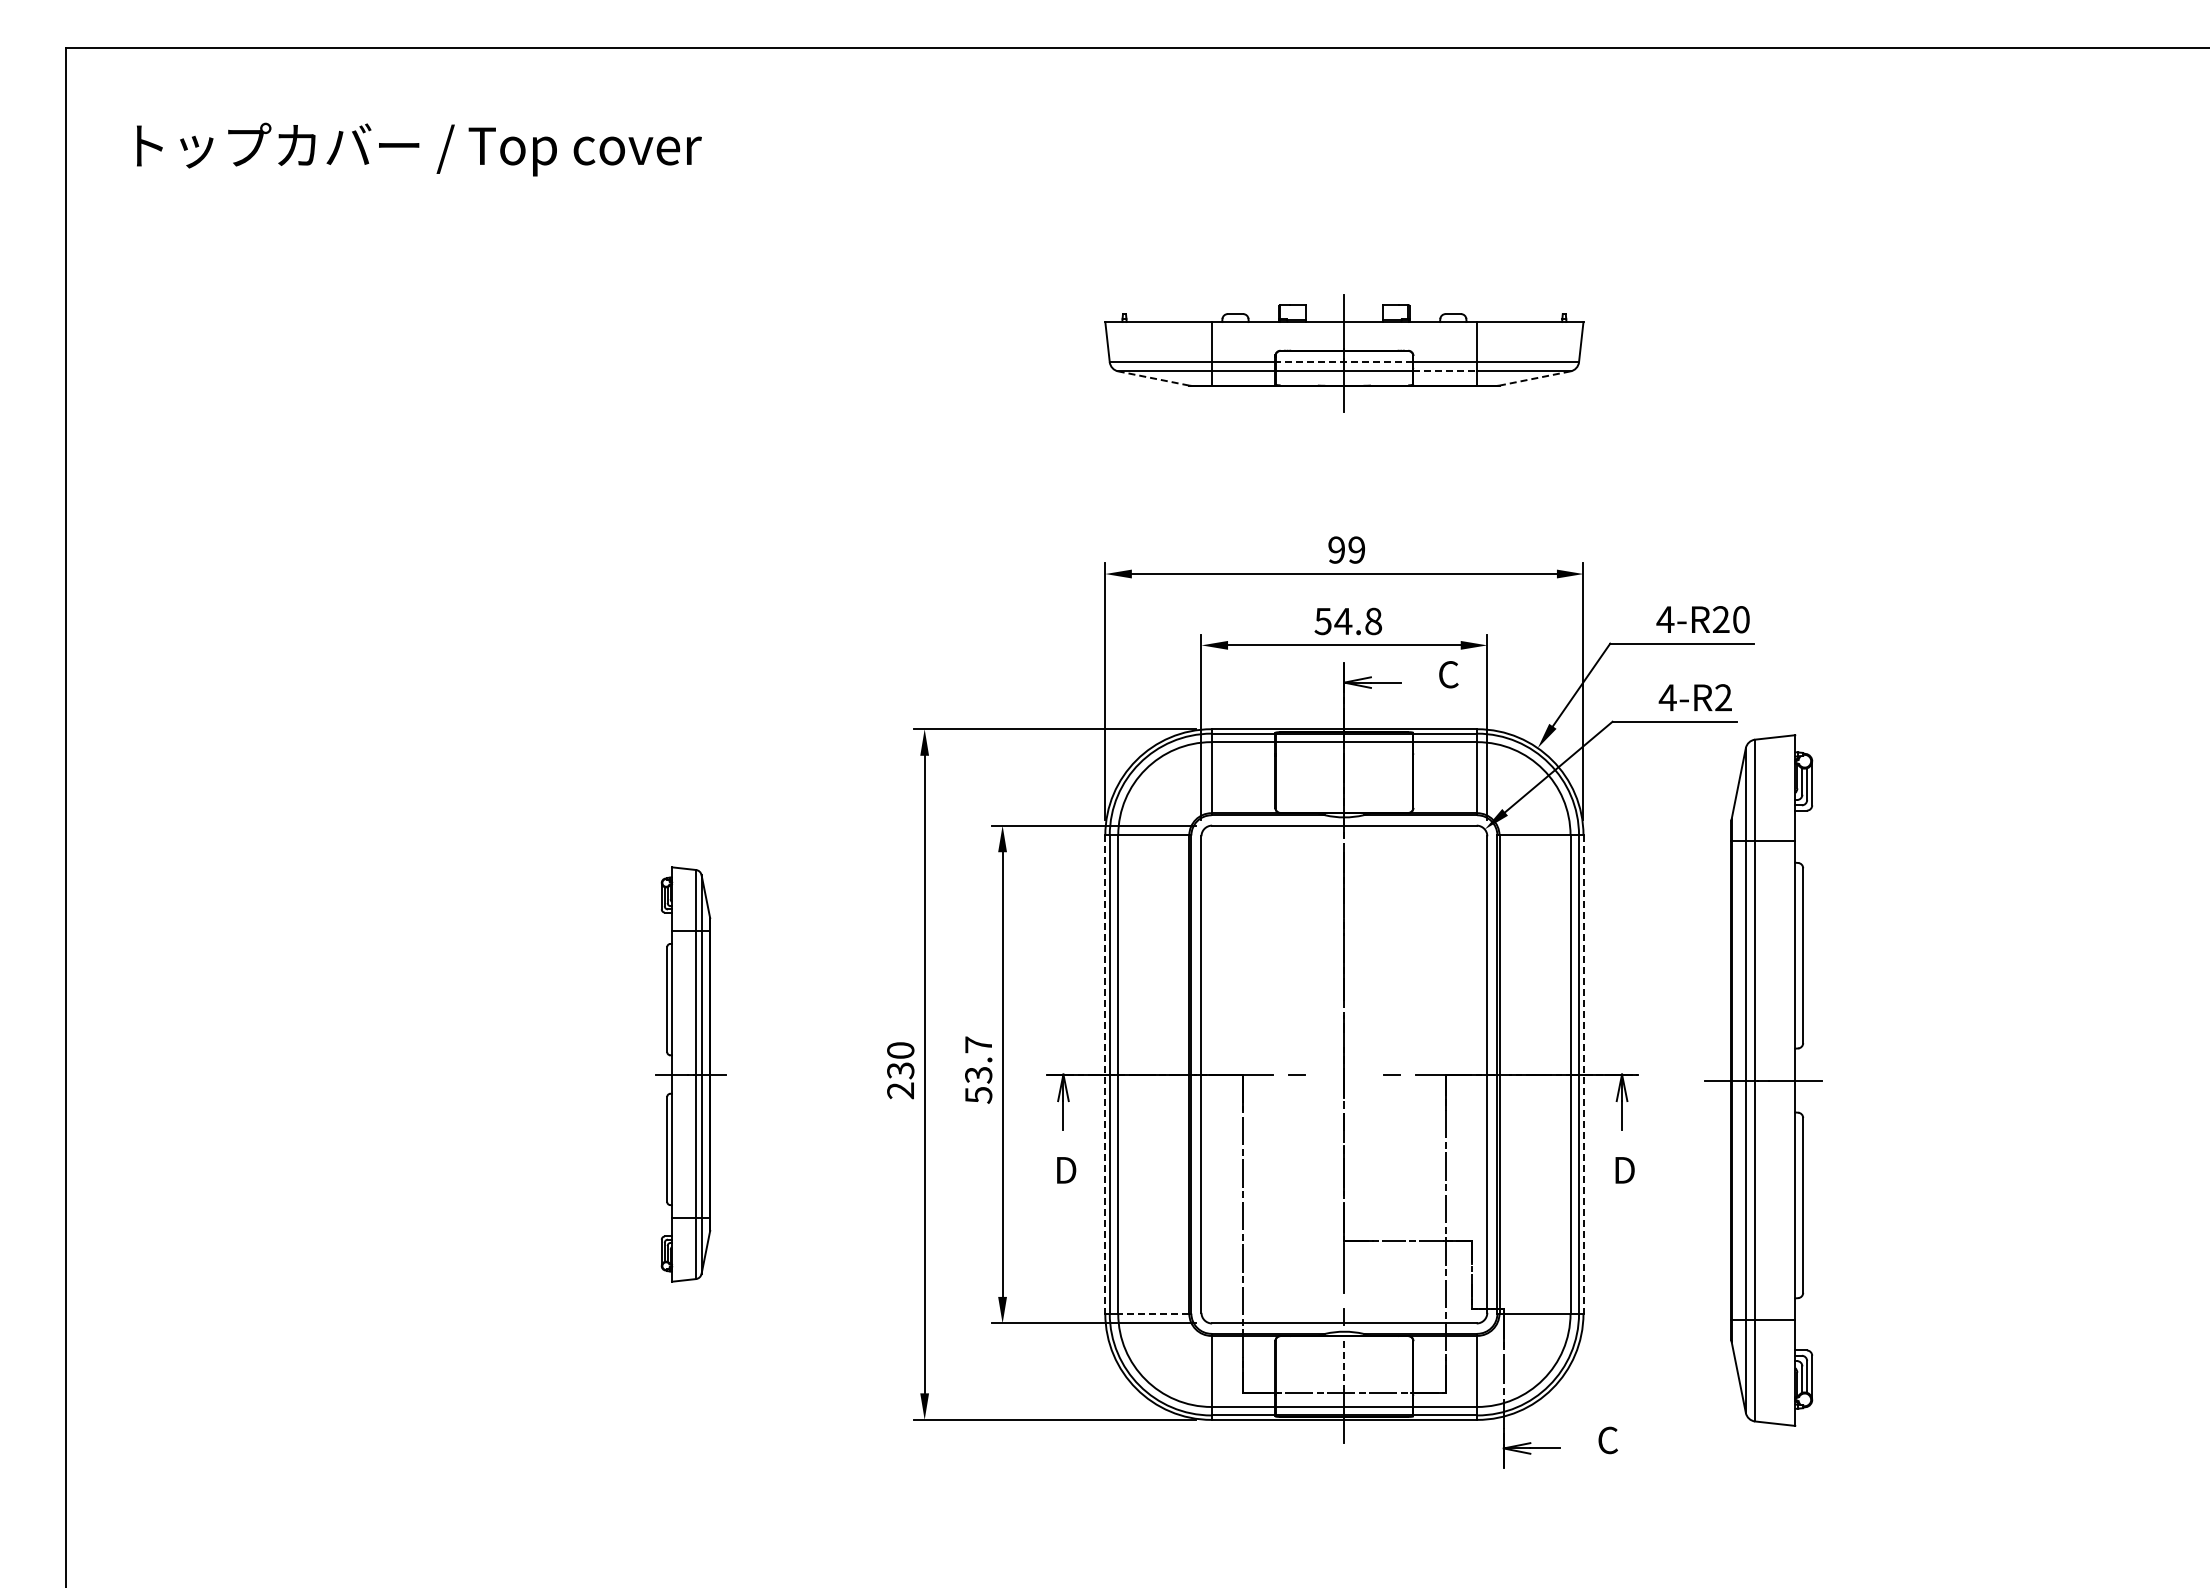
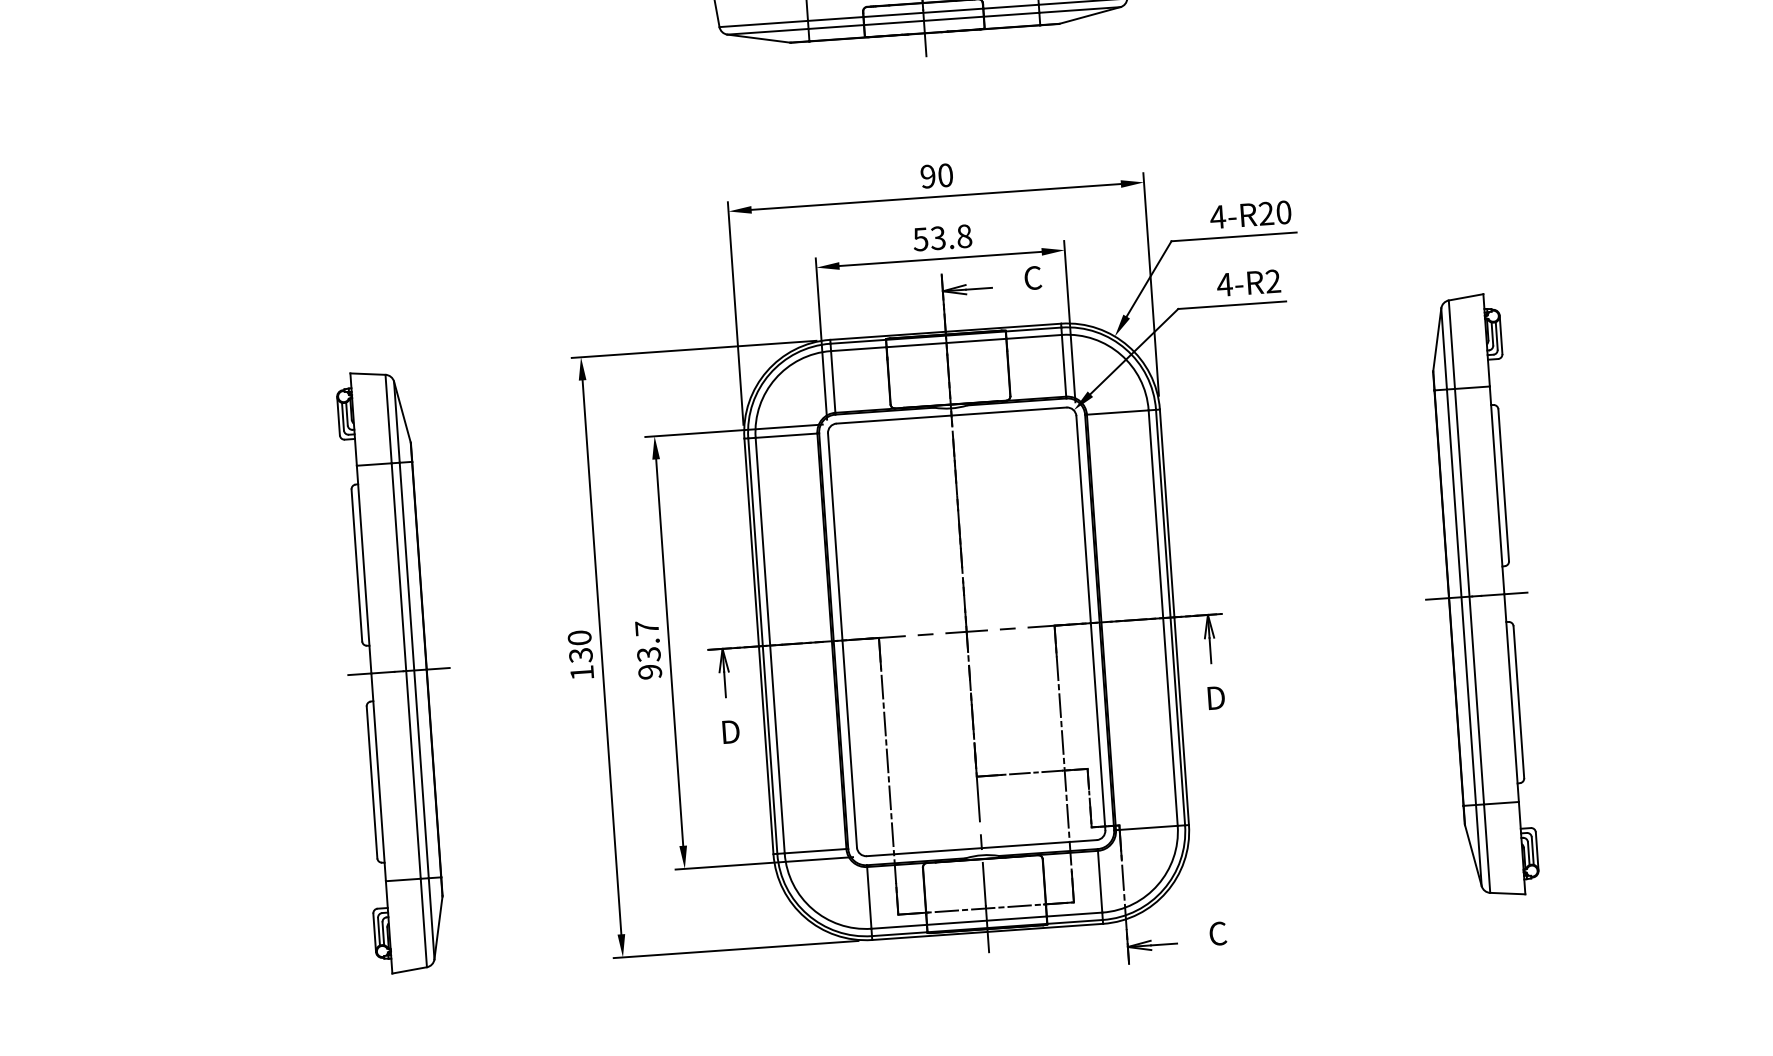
line: (1344, 362) -> (923, 13), dashed -> solid
line: (1445, 371) -> (1011, 14), dashed -> solid
line: (1153, 378) -> (758, 38), dashed -> solid
line: (1534, 378) -> (1089, 15), dashed -> solid
text: (1356, 549) -> (945, 174), 99 -> 90
text: (1343, 621) -> (938, 238), 54.8 -> 53.8
part: (690, 1074) -> (398, 671), size x1.67
line: (1344, 1074) -> (966, 631), added
line: (1105, 1075) -> (759, 647), dashed -> solid
line: (1583, 1075) -> (1174, 618), dashed -> solid
part: (1763, 1080) -> (1476, 596), moved
text: (900, 1090) -> (581, 672), 230 -> 130
text: (978, 1095) -> (650, 672), 53.7 -> 93.7
line: (1153, 1313) -> (815, 851), dashed -> solid
line: (1344, 1365) -> (984, 884), dashed -> solid

